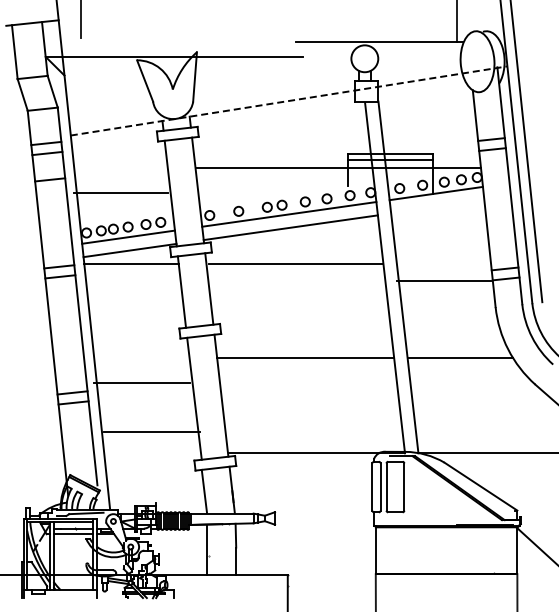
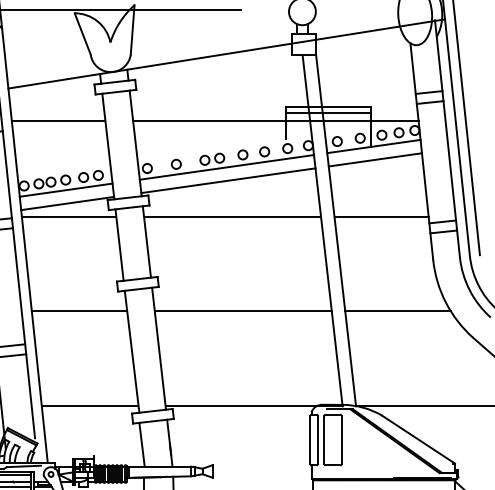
line: (289, 100) -> (227, 53), dashed -> solid
line: (120, 192) -> (58, 120), moved
line: (437, 206) -> (375, 159), added
line: (443, 280) -> (381, 216), moved
line: (141, 383) -> (79, 311), moved
line: (152, 432) -> (90, 406), moved

